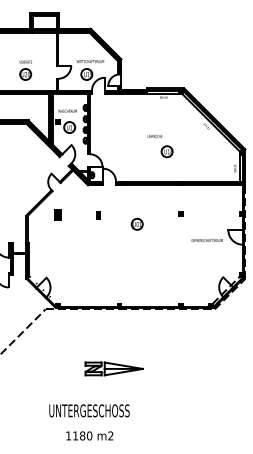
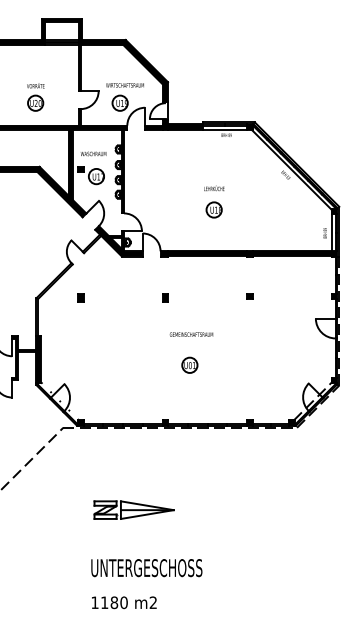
part: (166, 151) -> (213, 209), moved
part: (58, 215) -> (80, 297), size x0.62
part: (98, 215) -> (165, 297), moved
part: (136, 223) -> (189, 364), moved
text: (207, 240) -> (191, 334), moved
part: (113, 368) -> (133, 509), moved
text: (89, 411) -> (146, 568), moved

